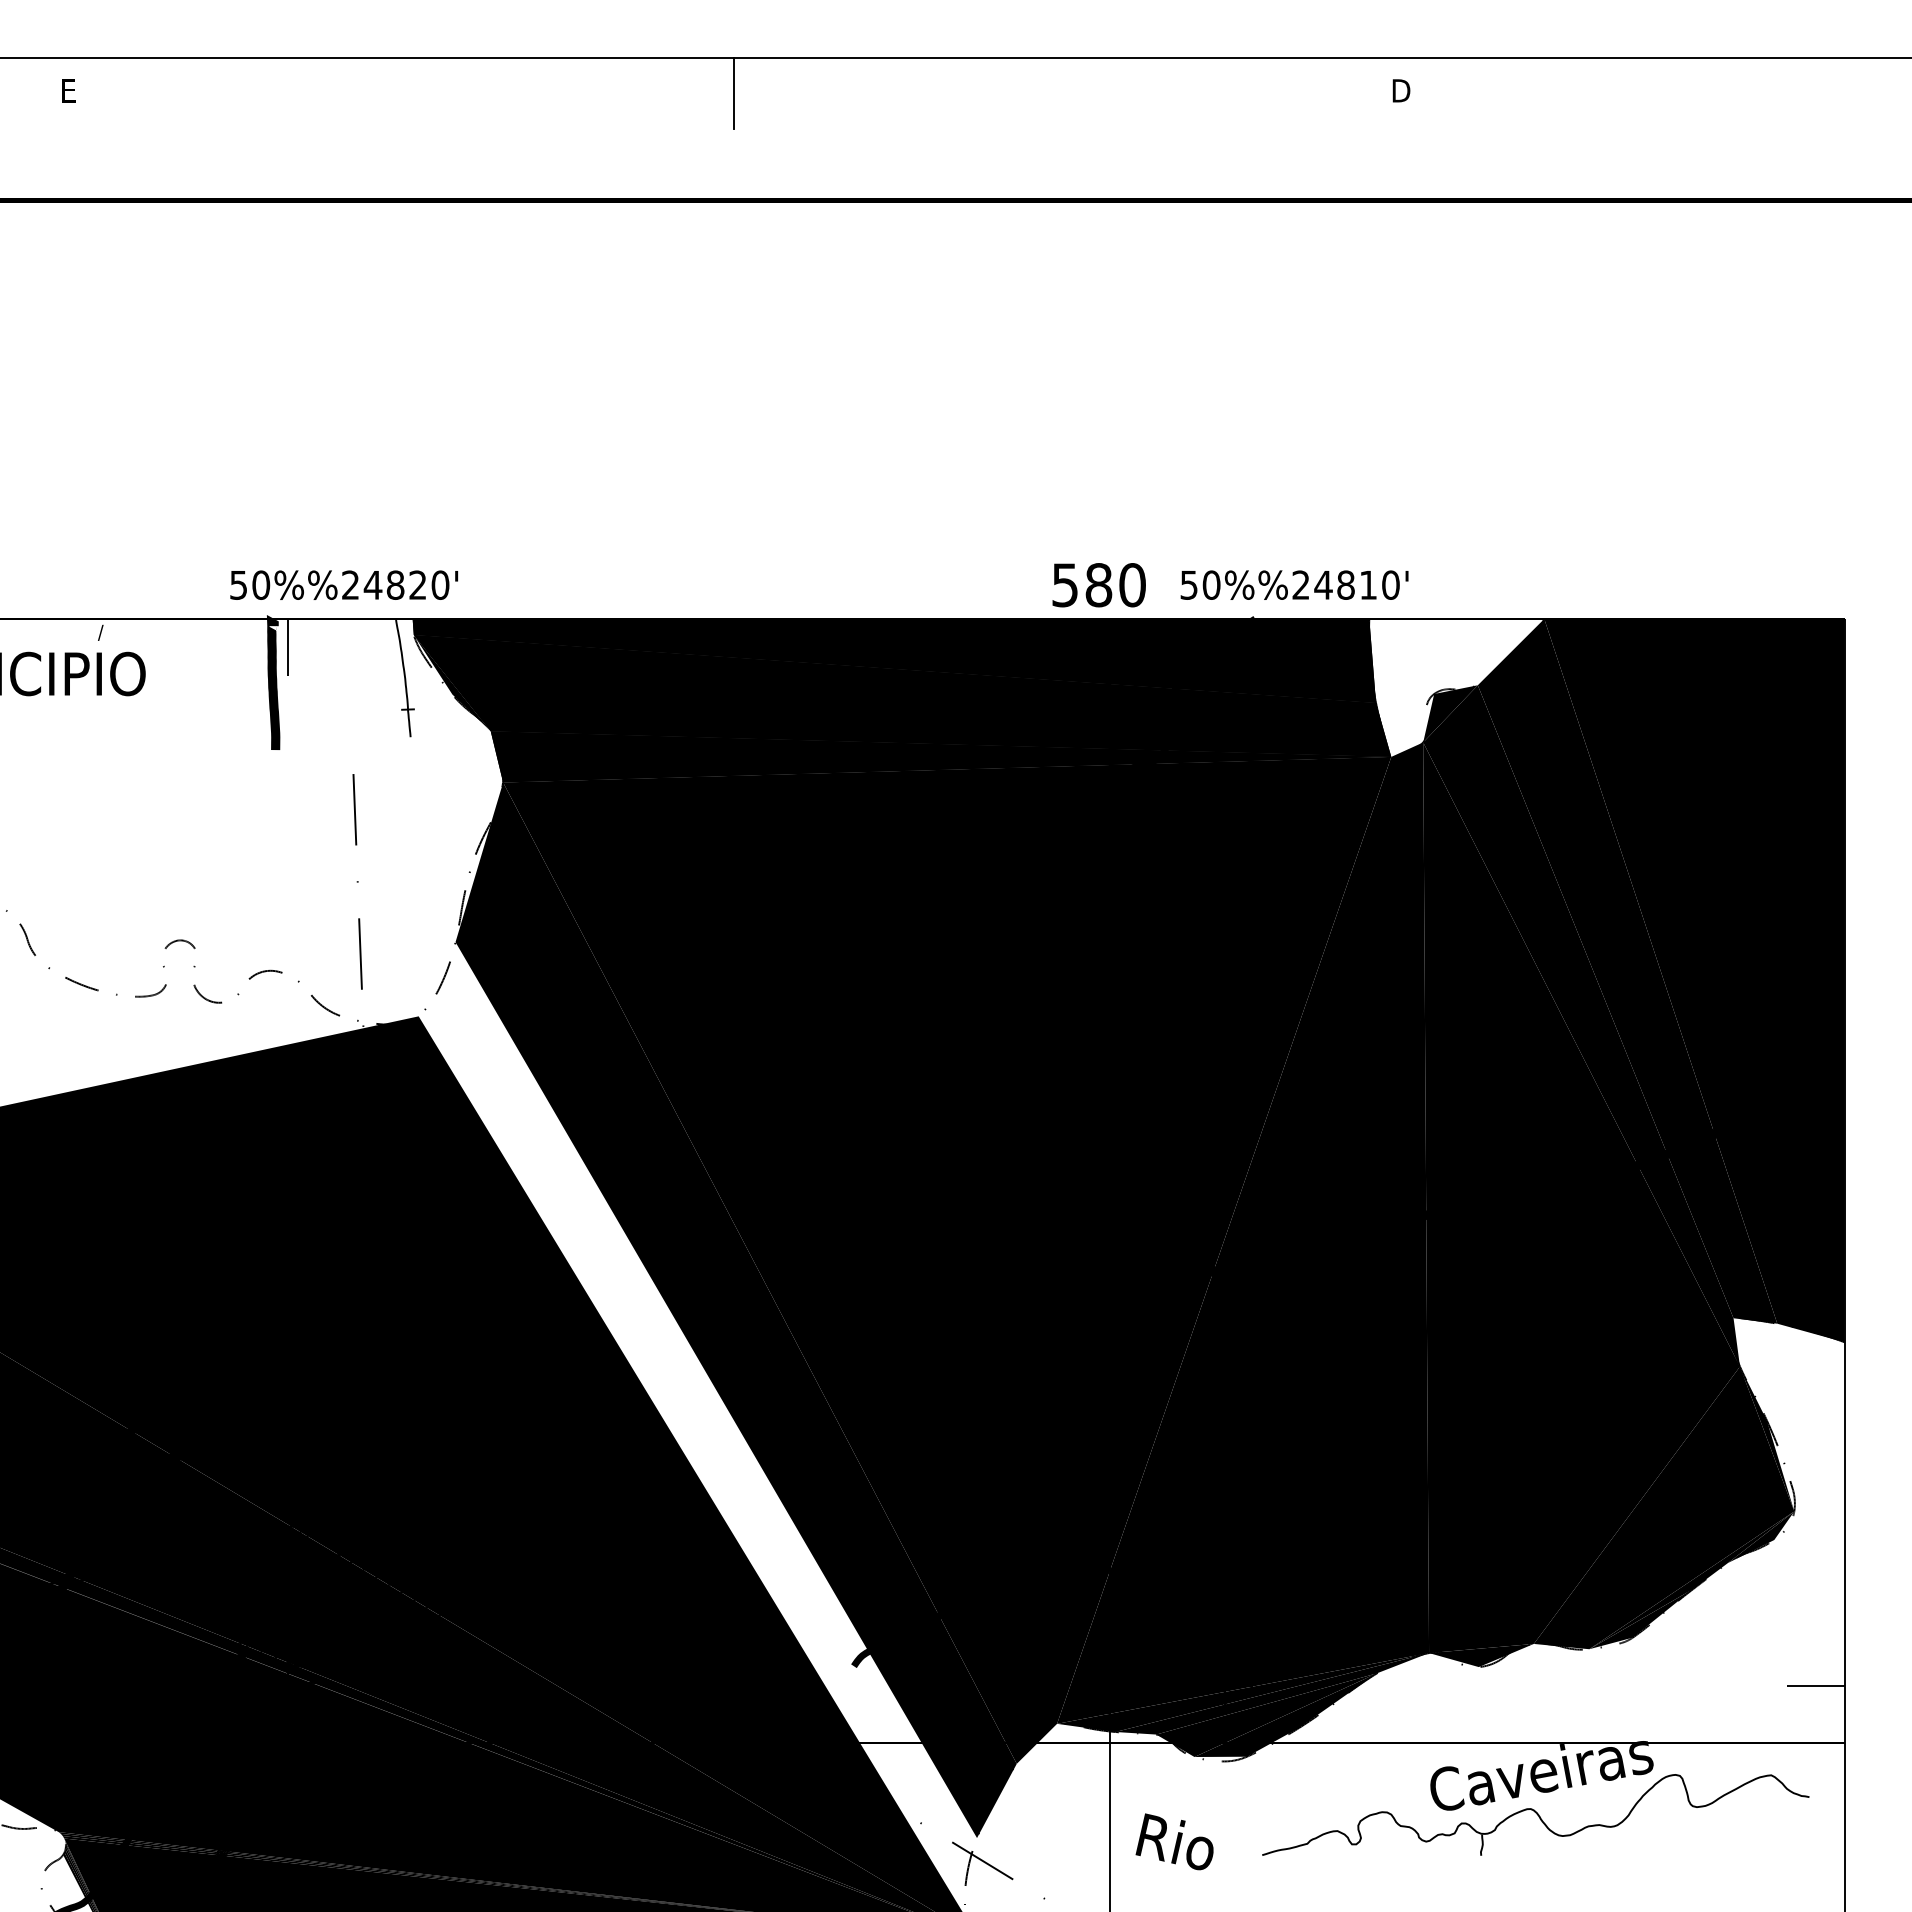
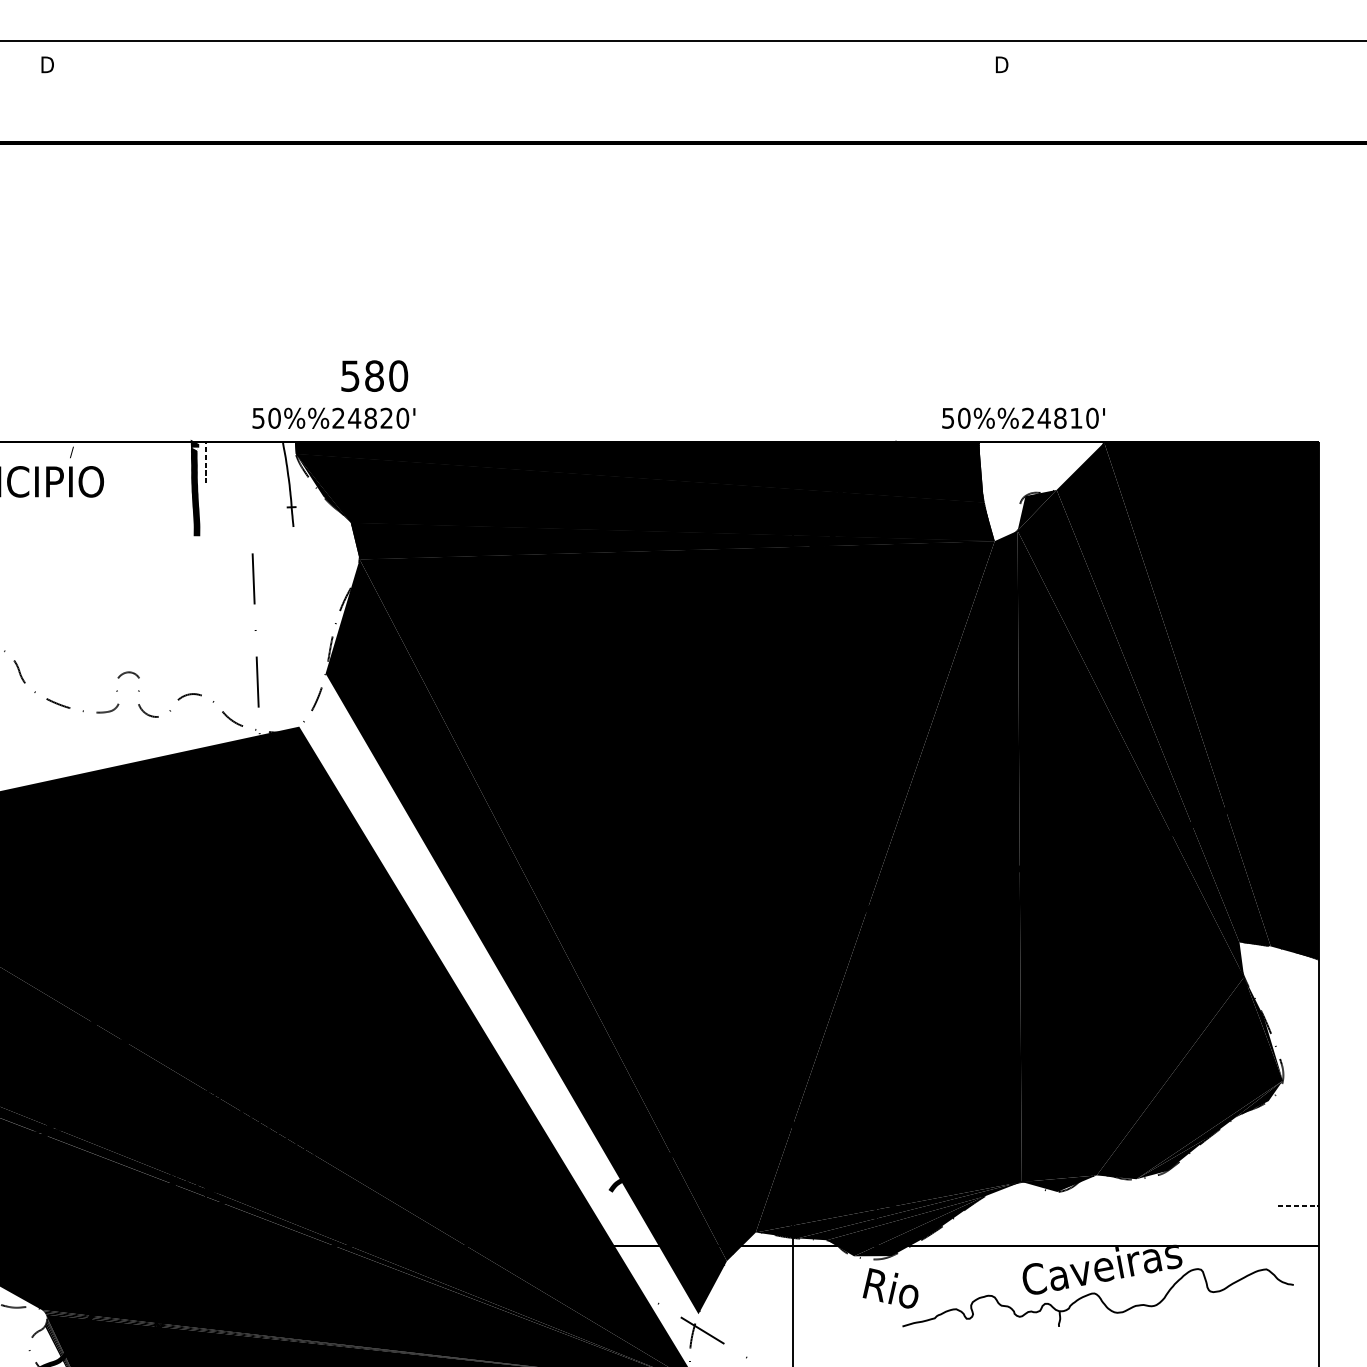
text: (66, 90) -> (47, 64), E -> D
line: (734, 93) -> (525, 66), removed
text: (344, 584) -> (334, 417), moved
text: (1294, 584) -> (1023, 417), moved
text: (1098, 585) -> (374, 376), moved
line: (287, 647) -> (205, 462), solid -> dashed
line: (1816, 1686) -> (1298, 1205), solid -> dashed
text: (1174, 1841) -> (890, 1288), moved

